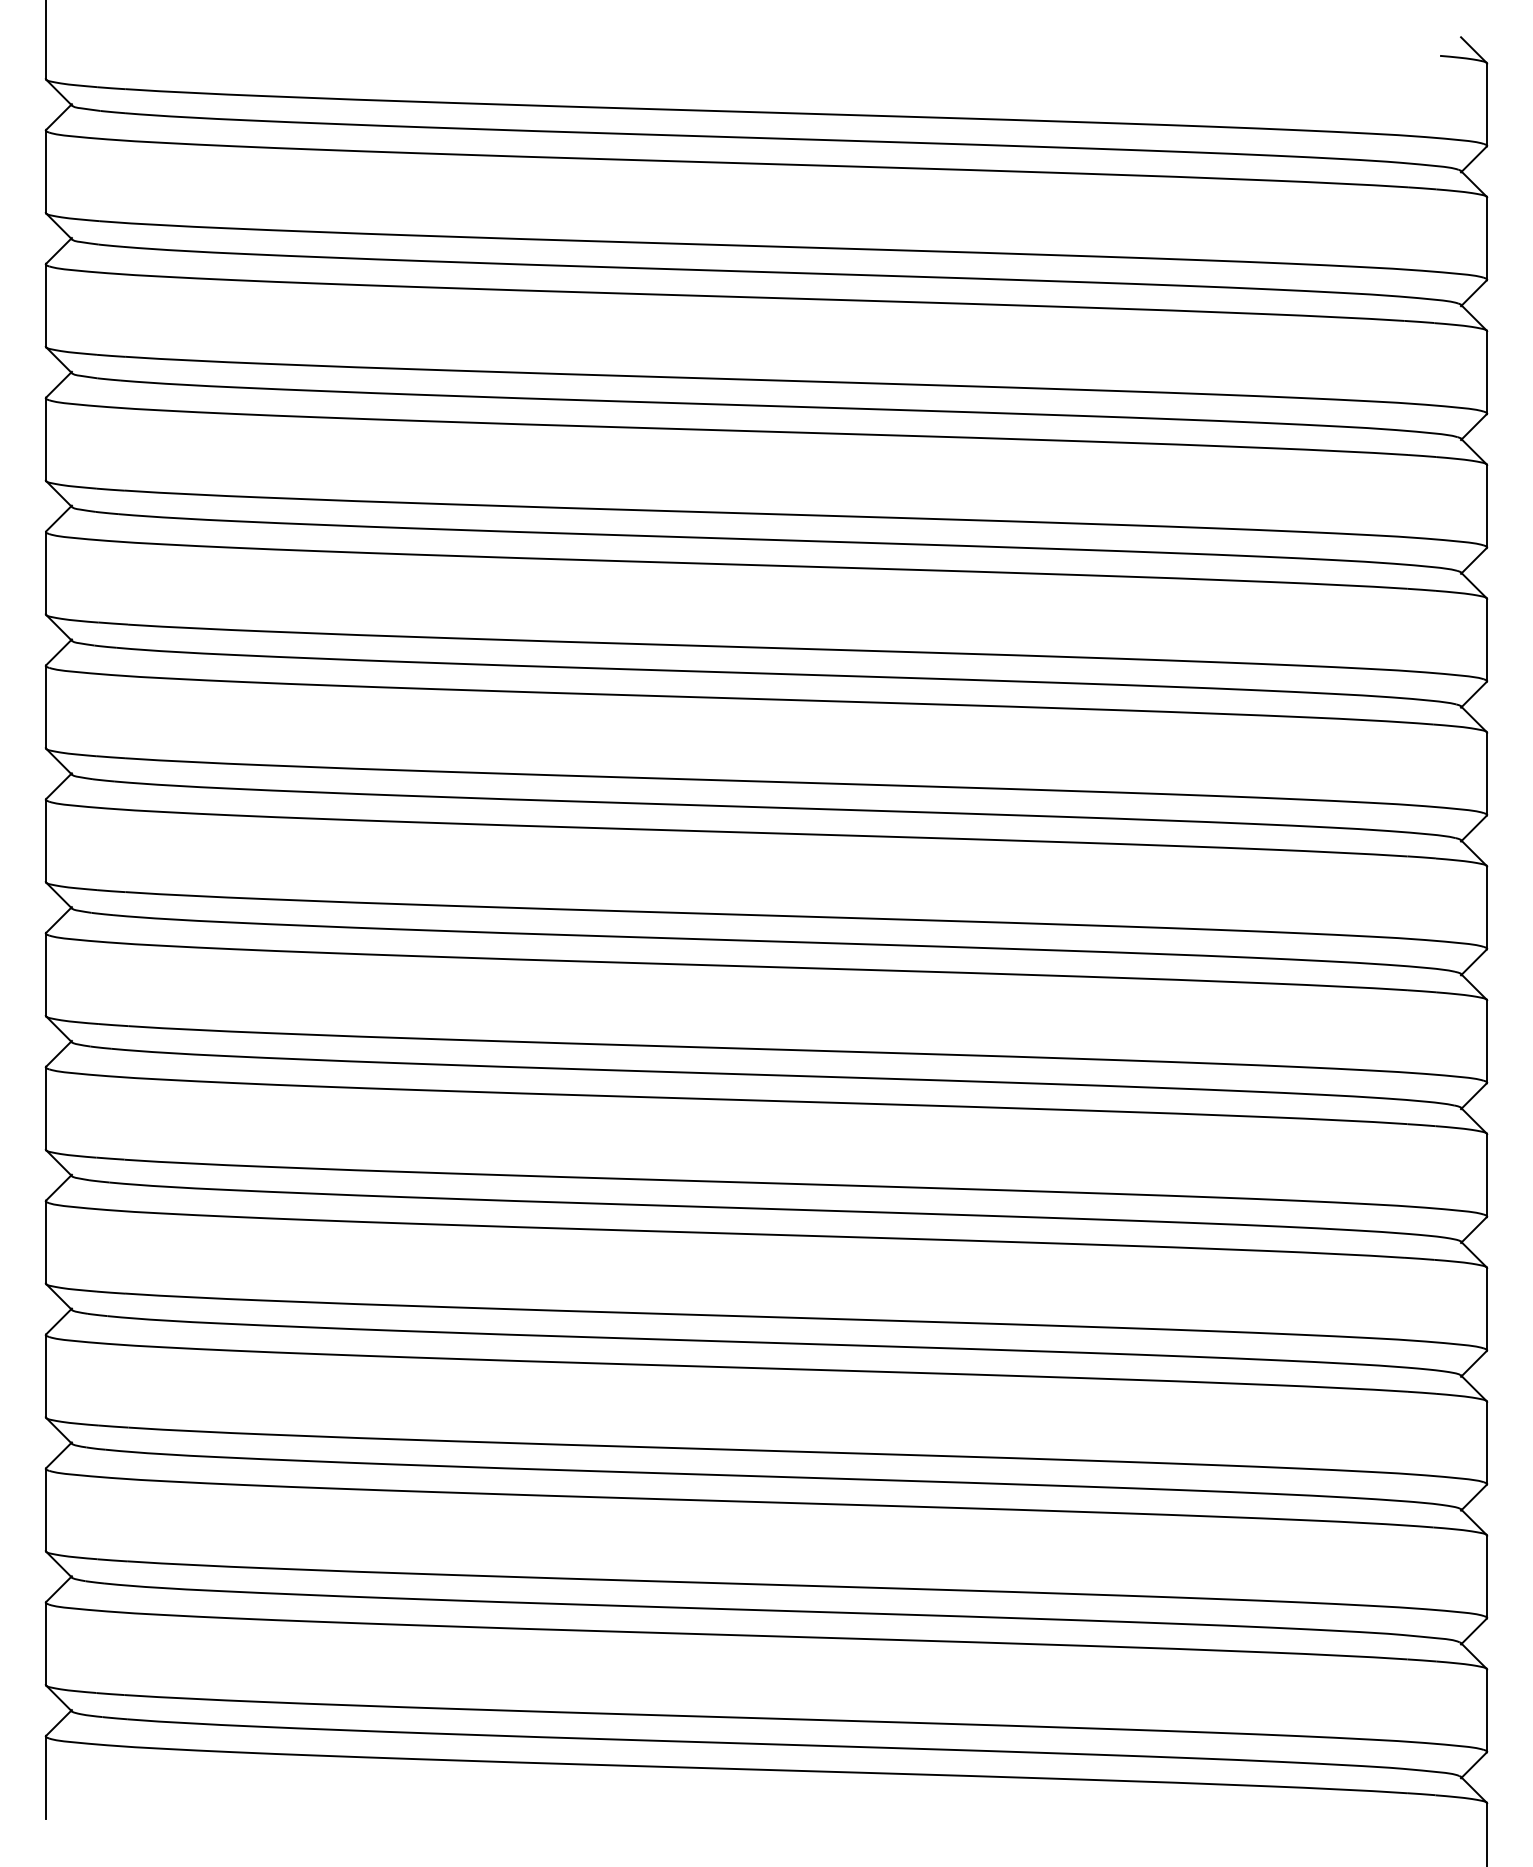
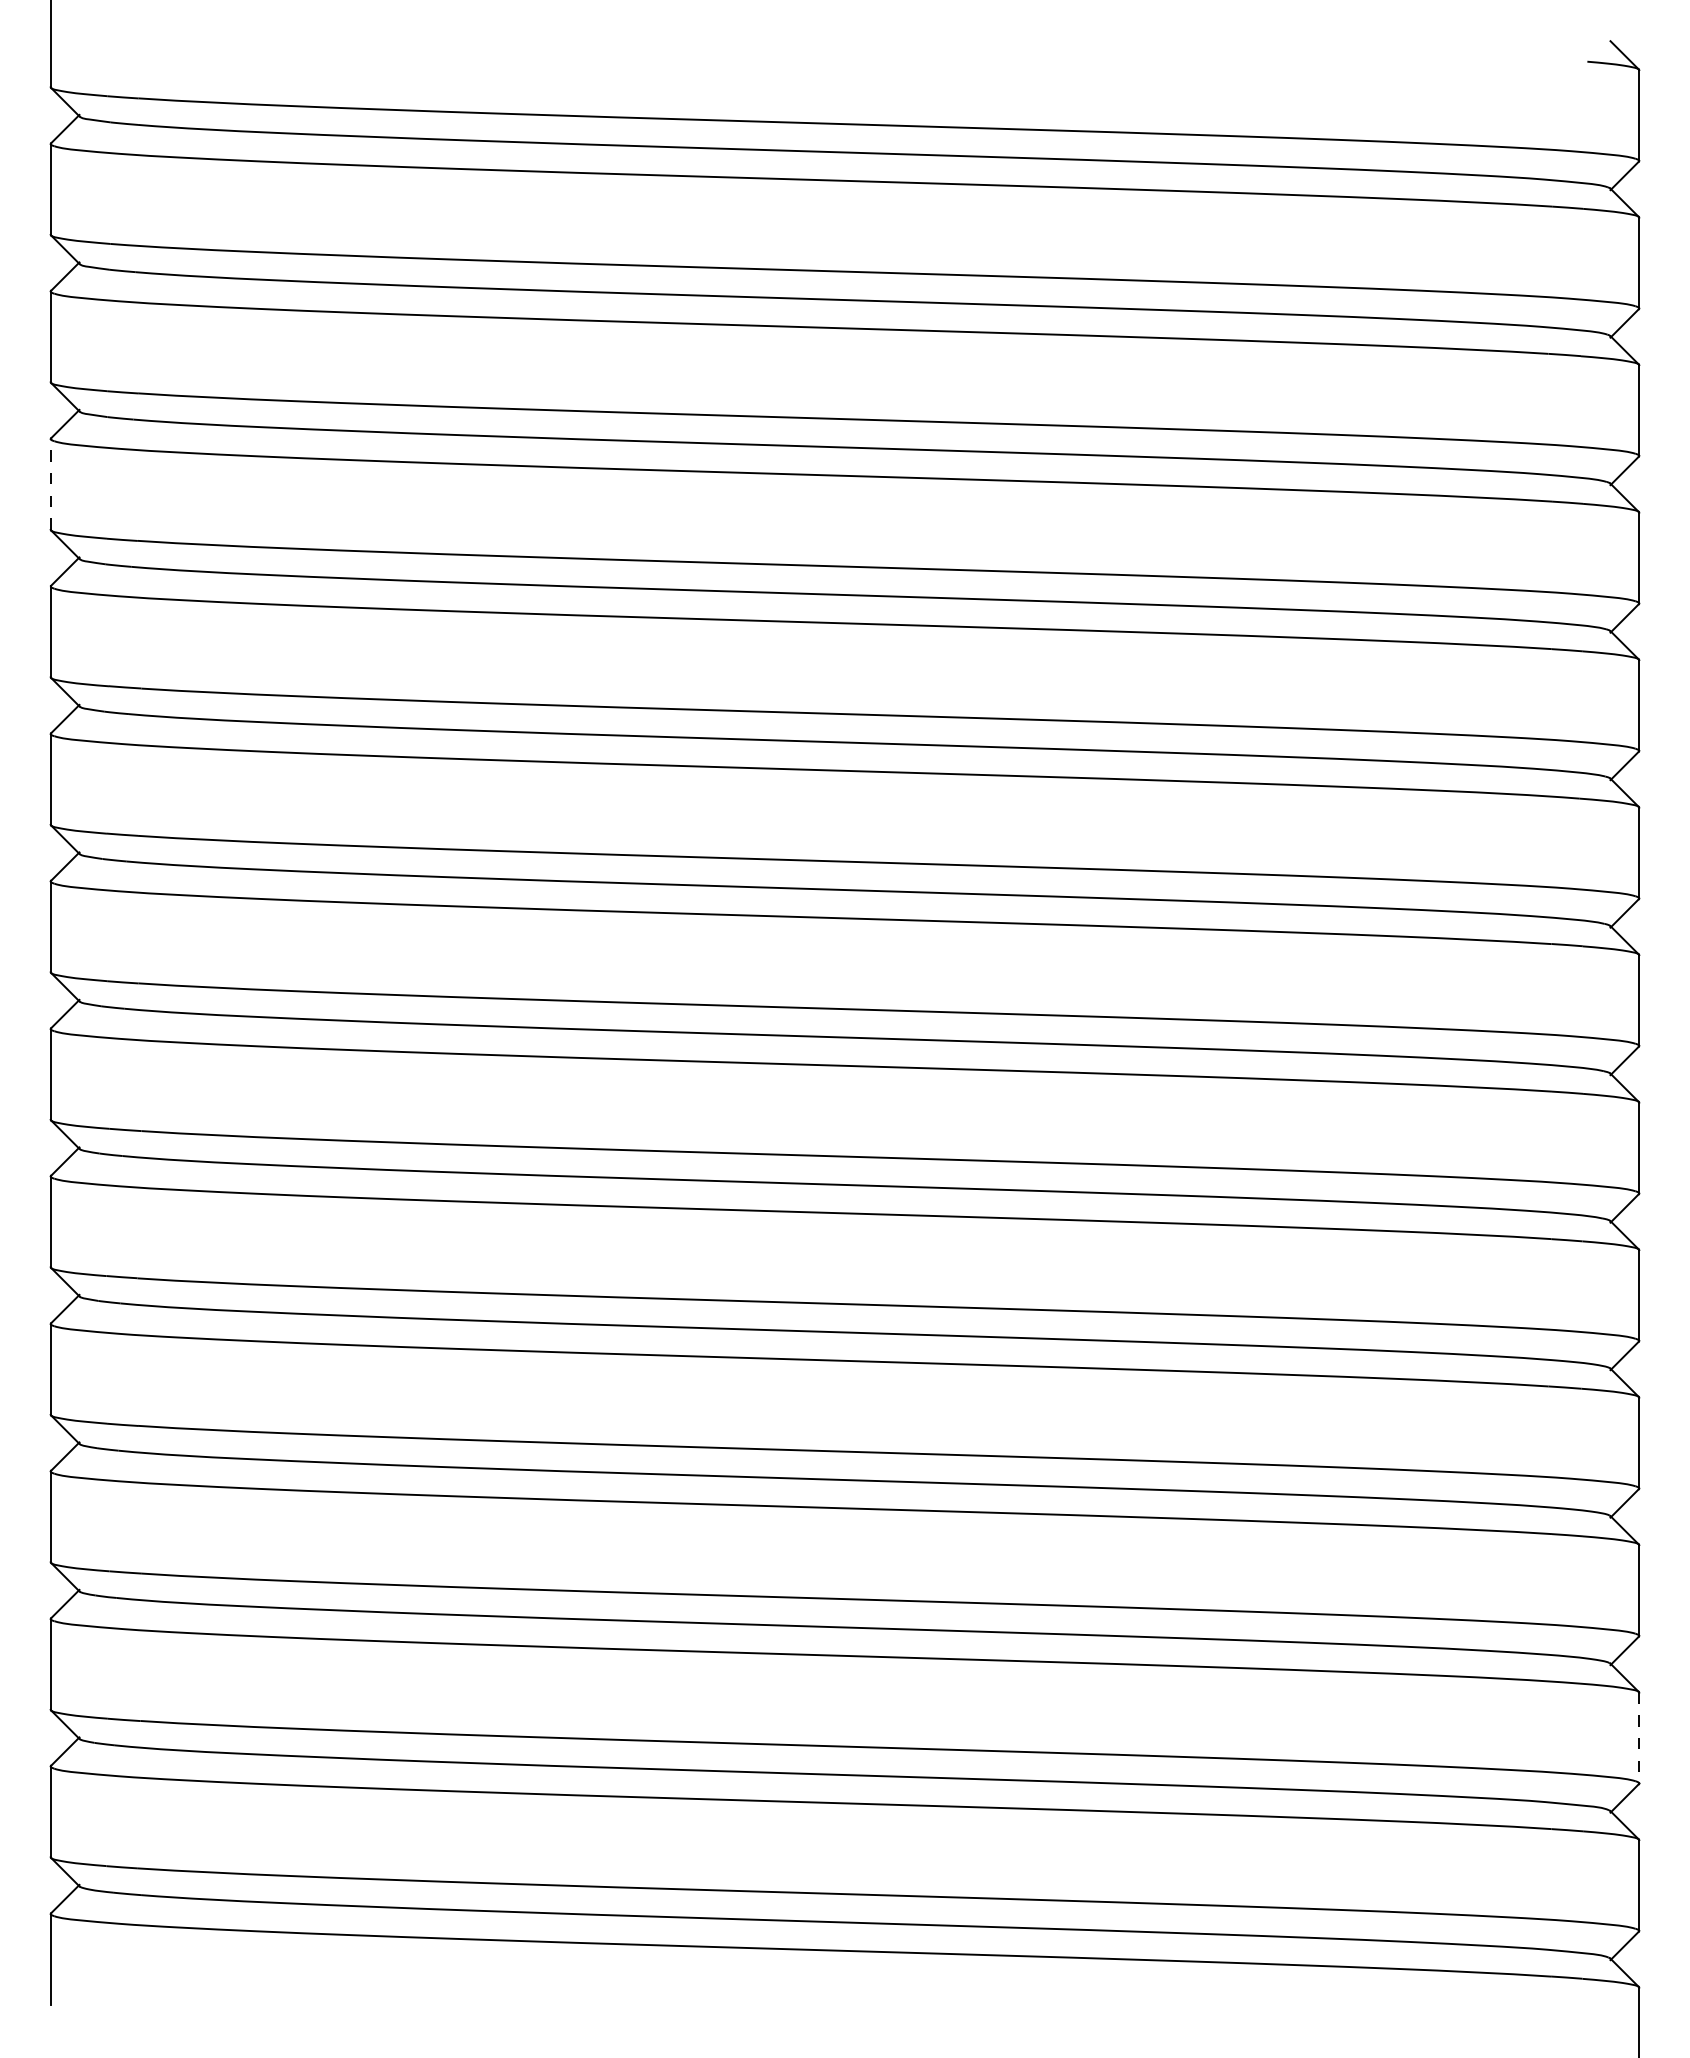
line: (45, 438) -> (50, 483), solid -> dashed
line: (1487, 1577) -> (1639, 1738), solid -> dashed

